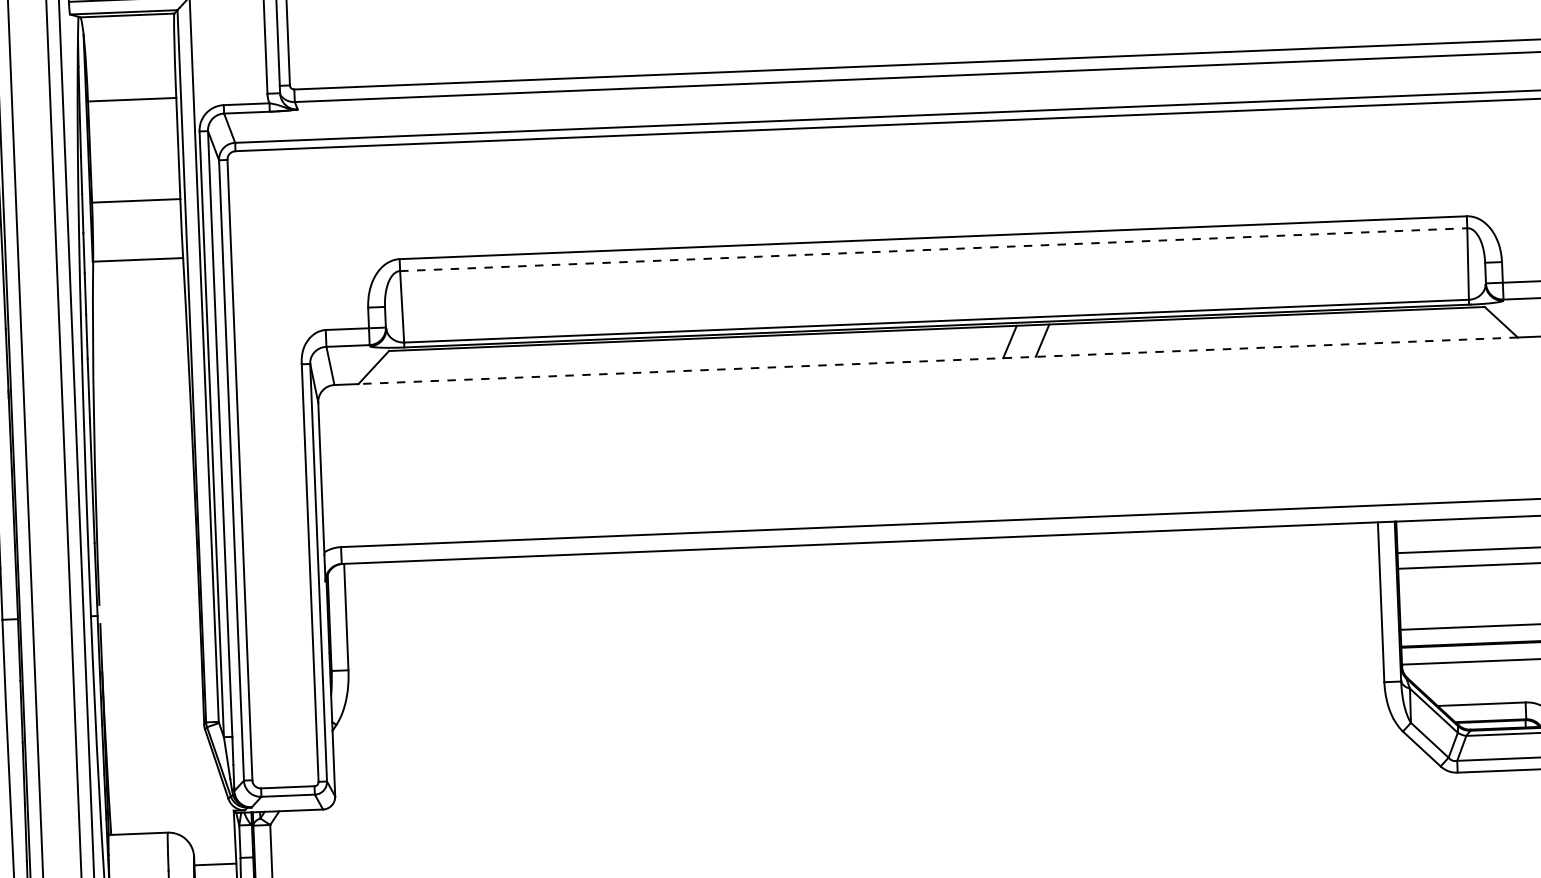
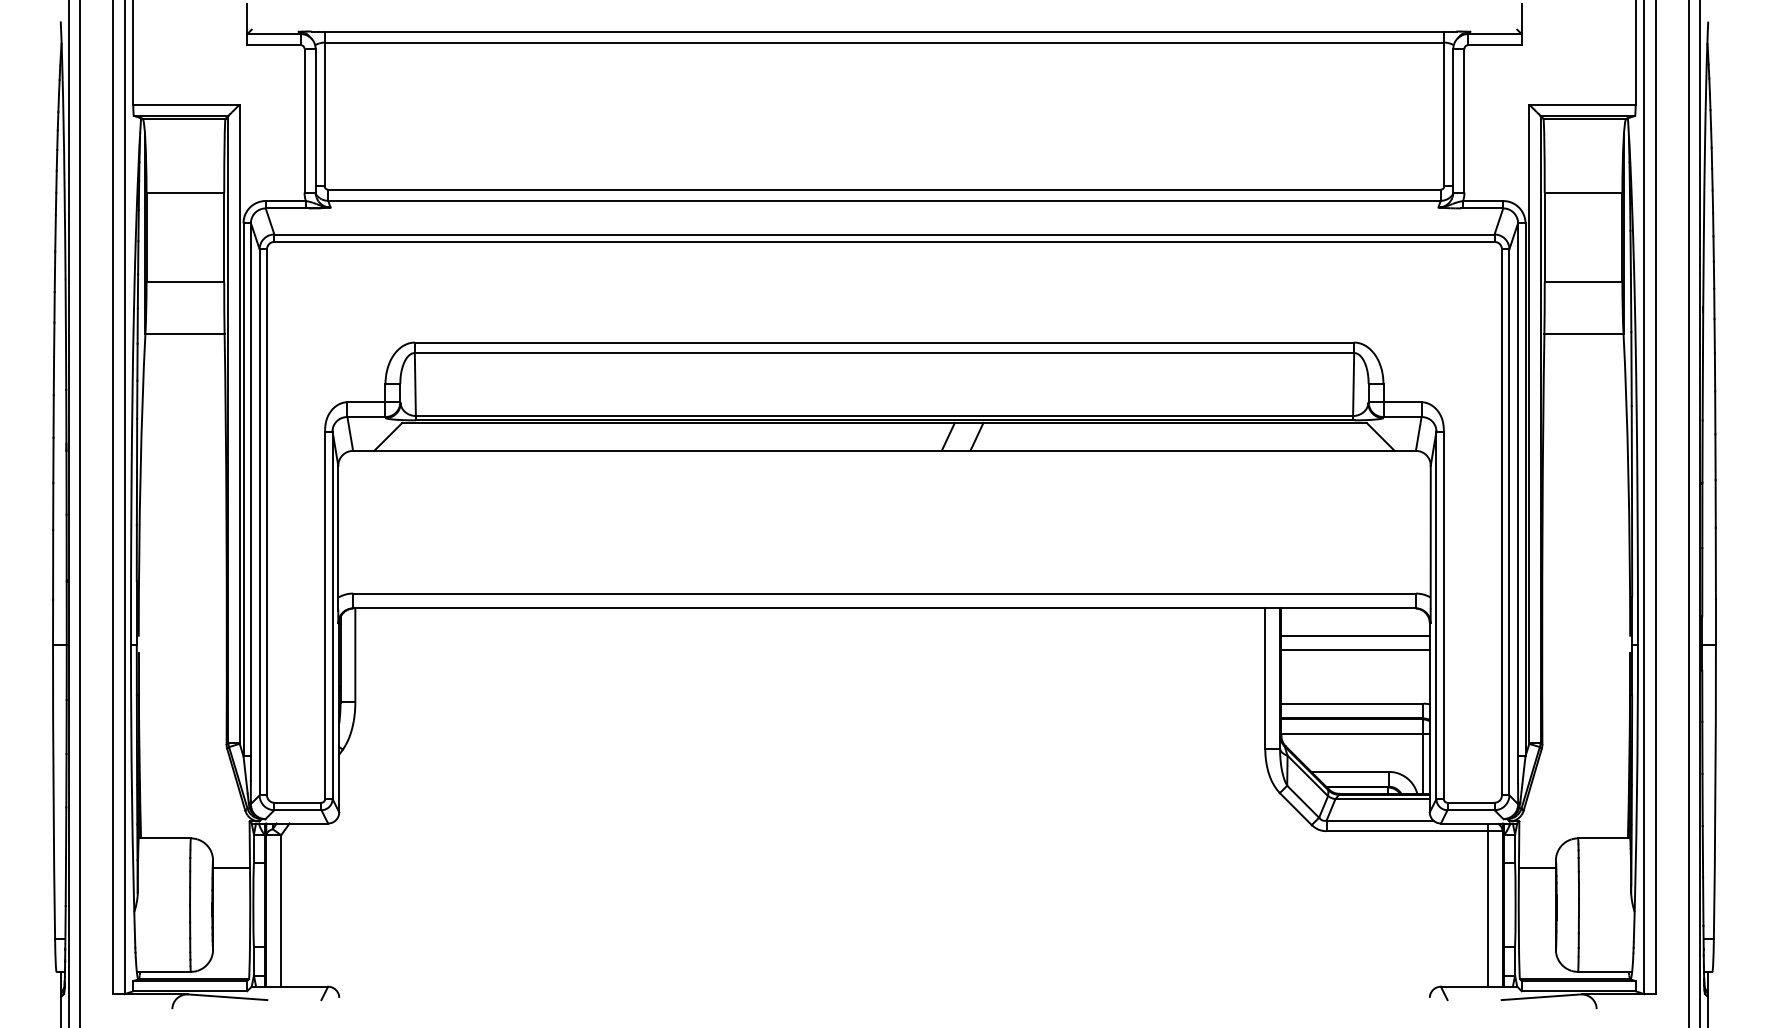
line: (933, 250) -> (884, 353), dashed -> solid
line: (937, 360) -> (883, 450), dashed -> solid

